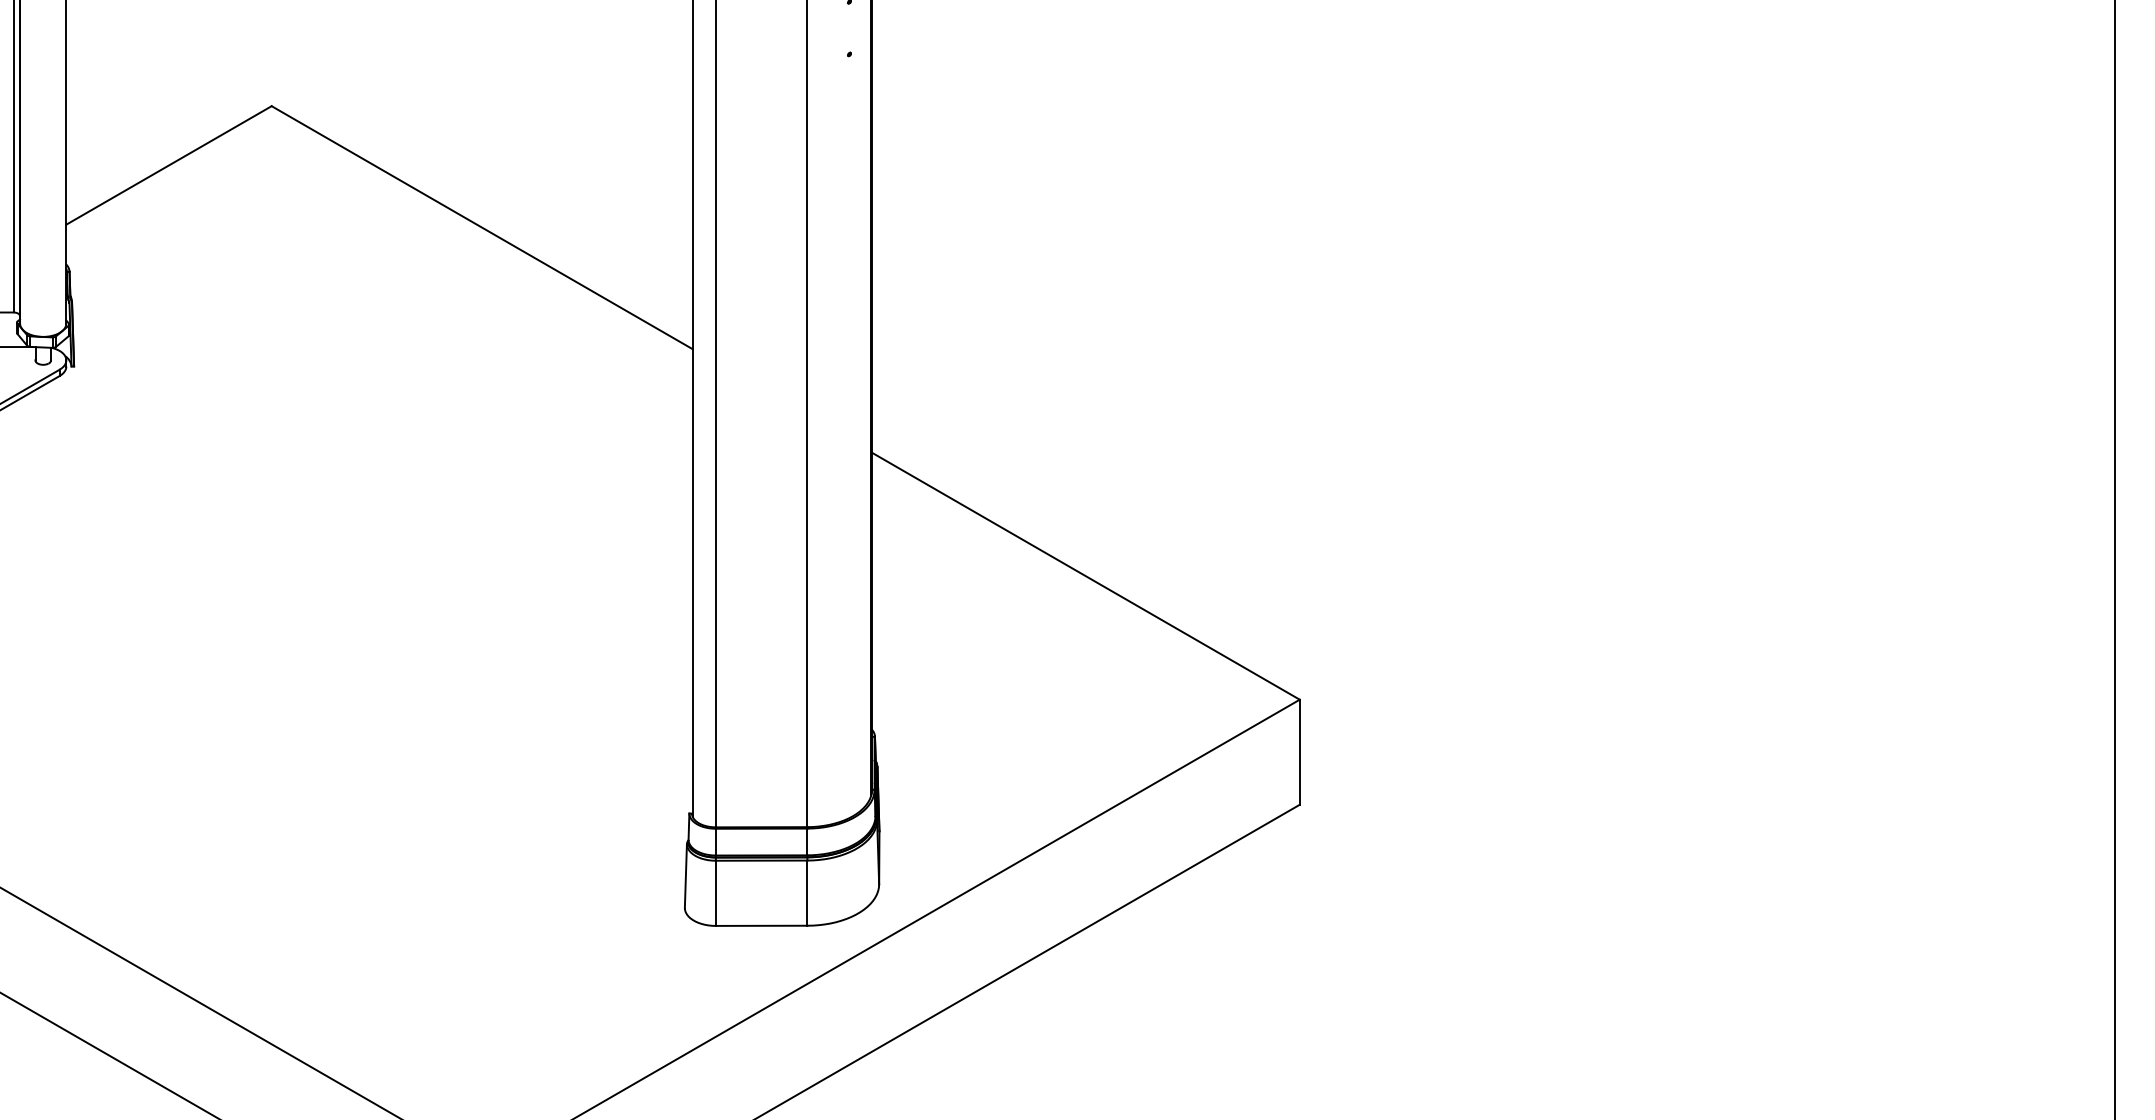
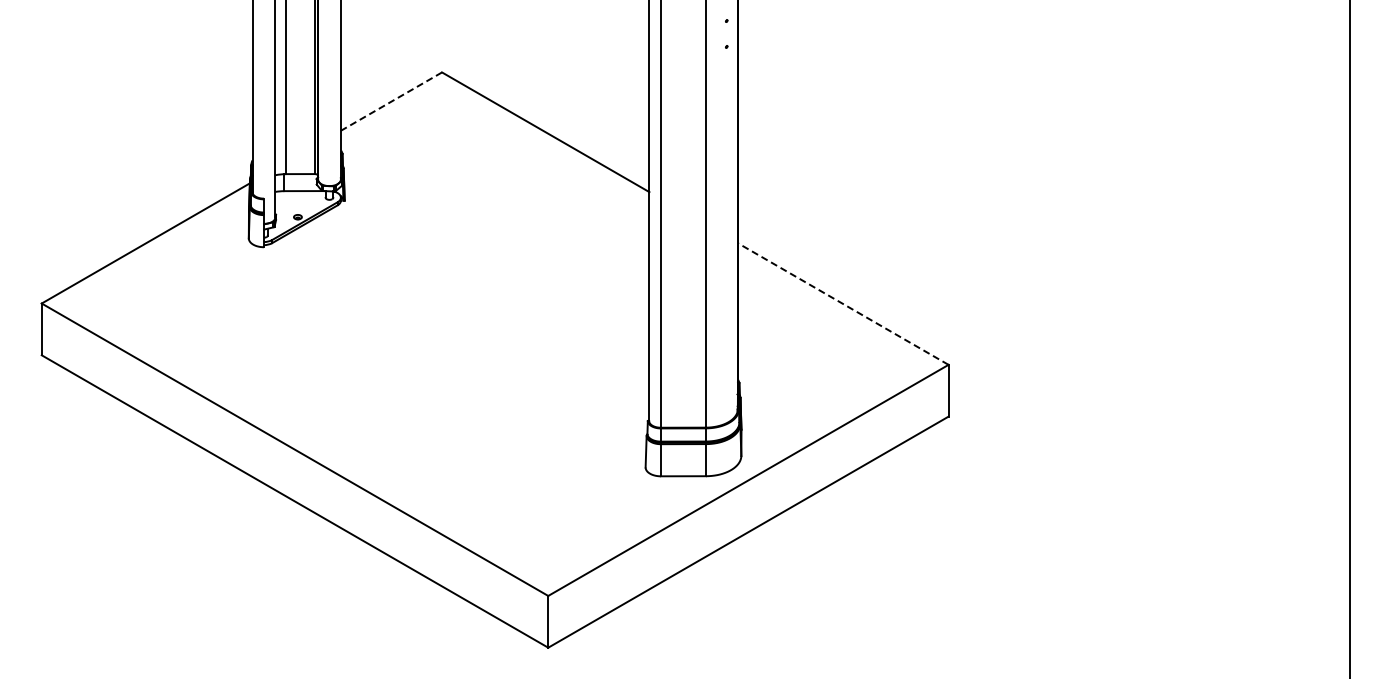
line: (169, 165) -> (391, 101), solid -> dashed
line: (1086, 575) -> (843, 303), solid -> dashed

